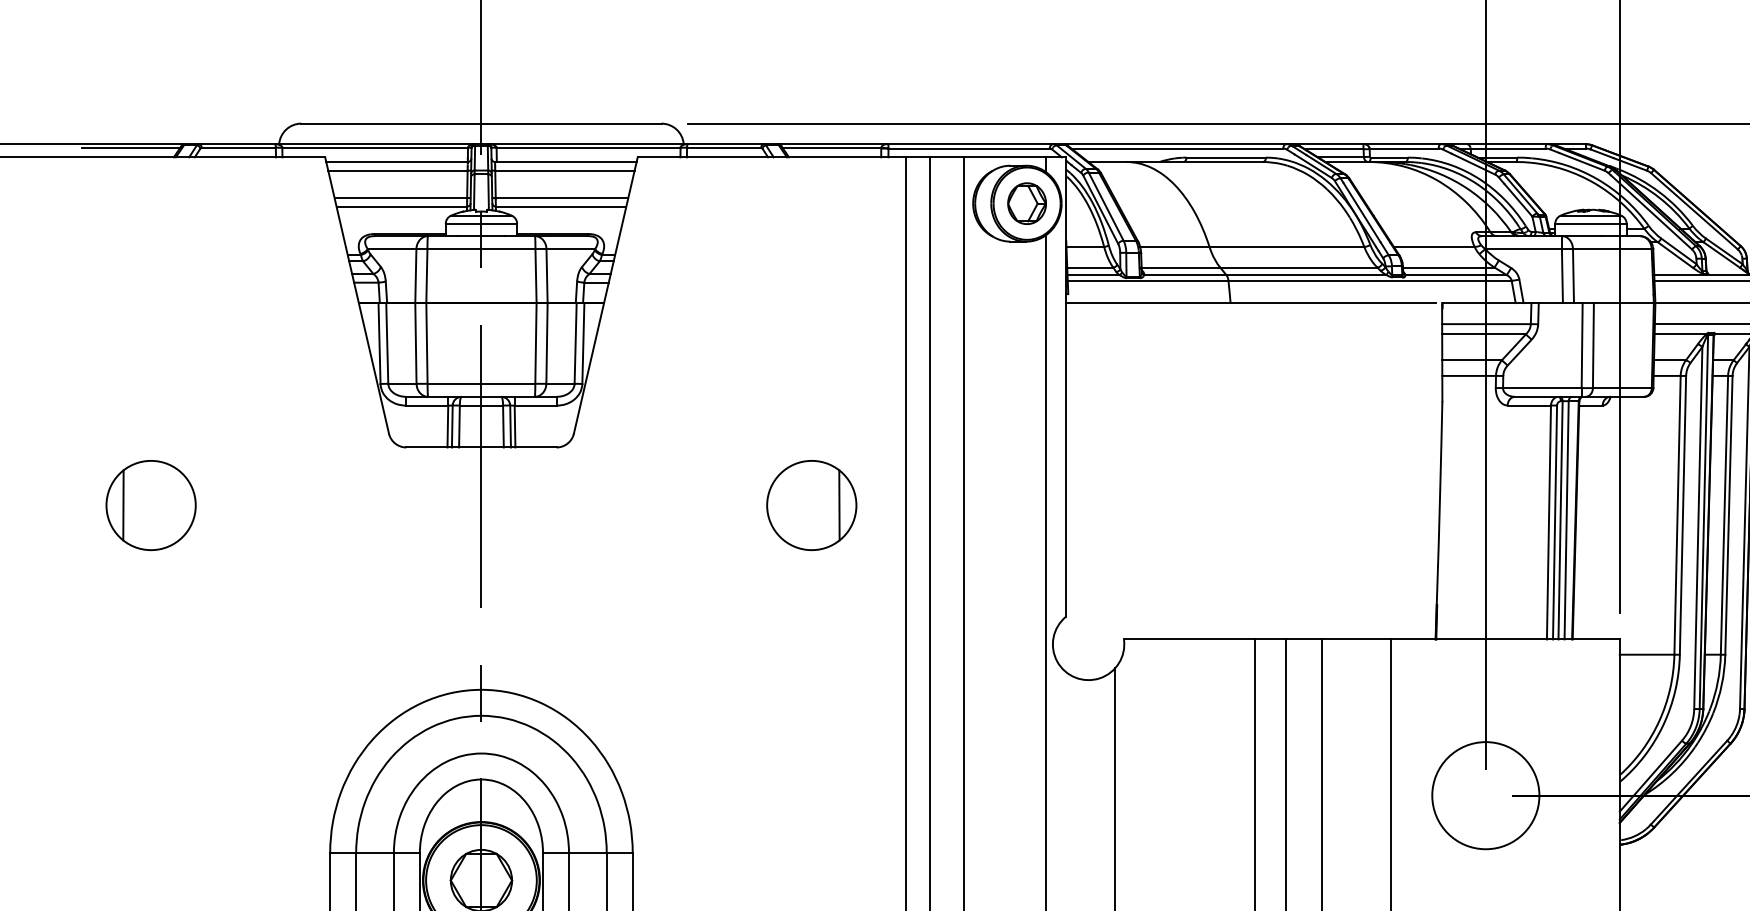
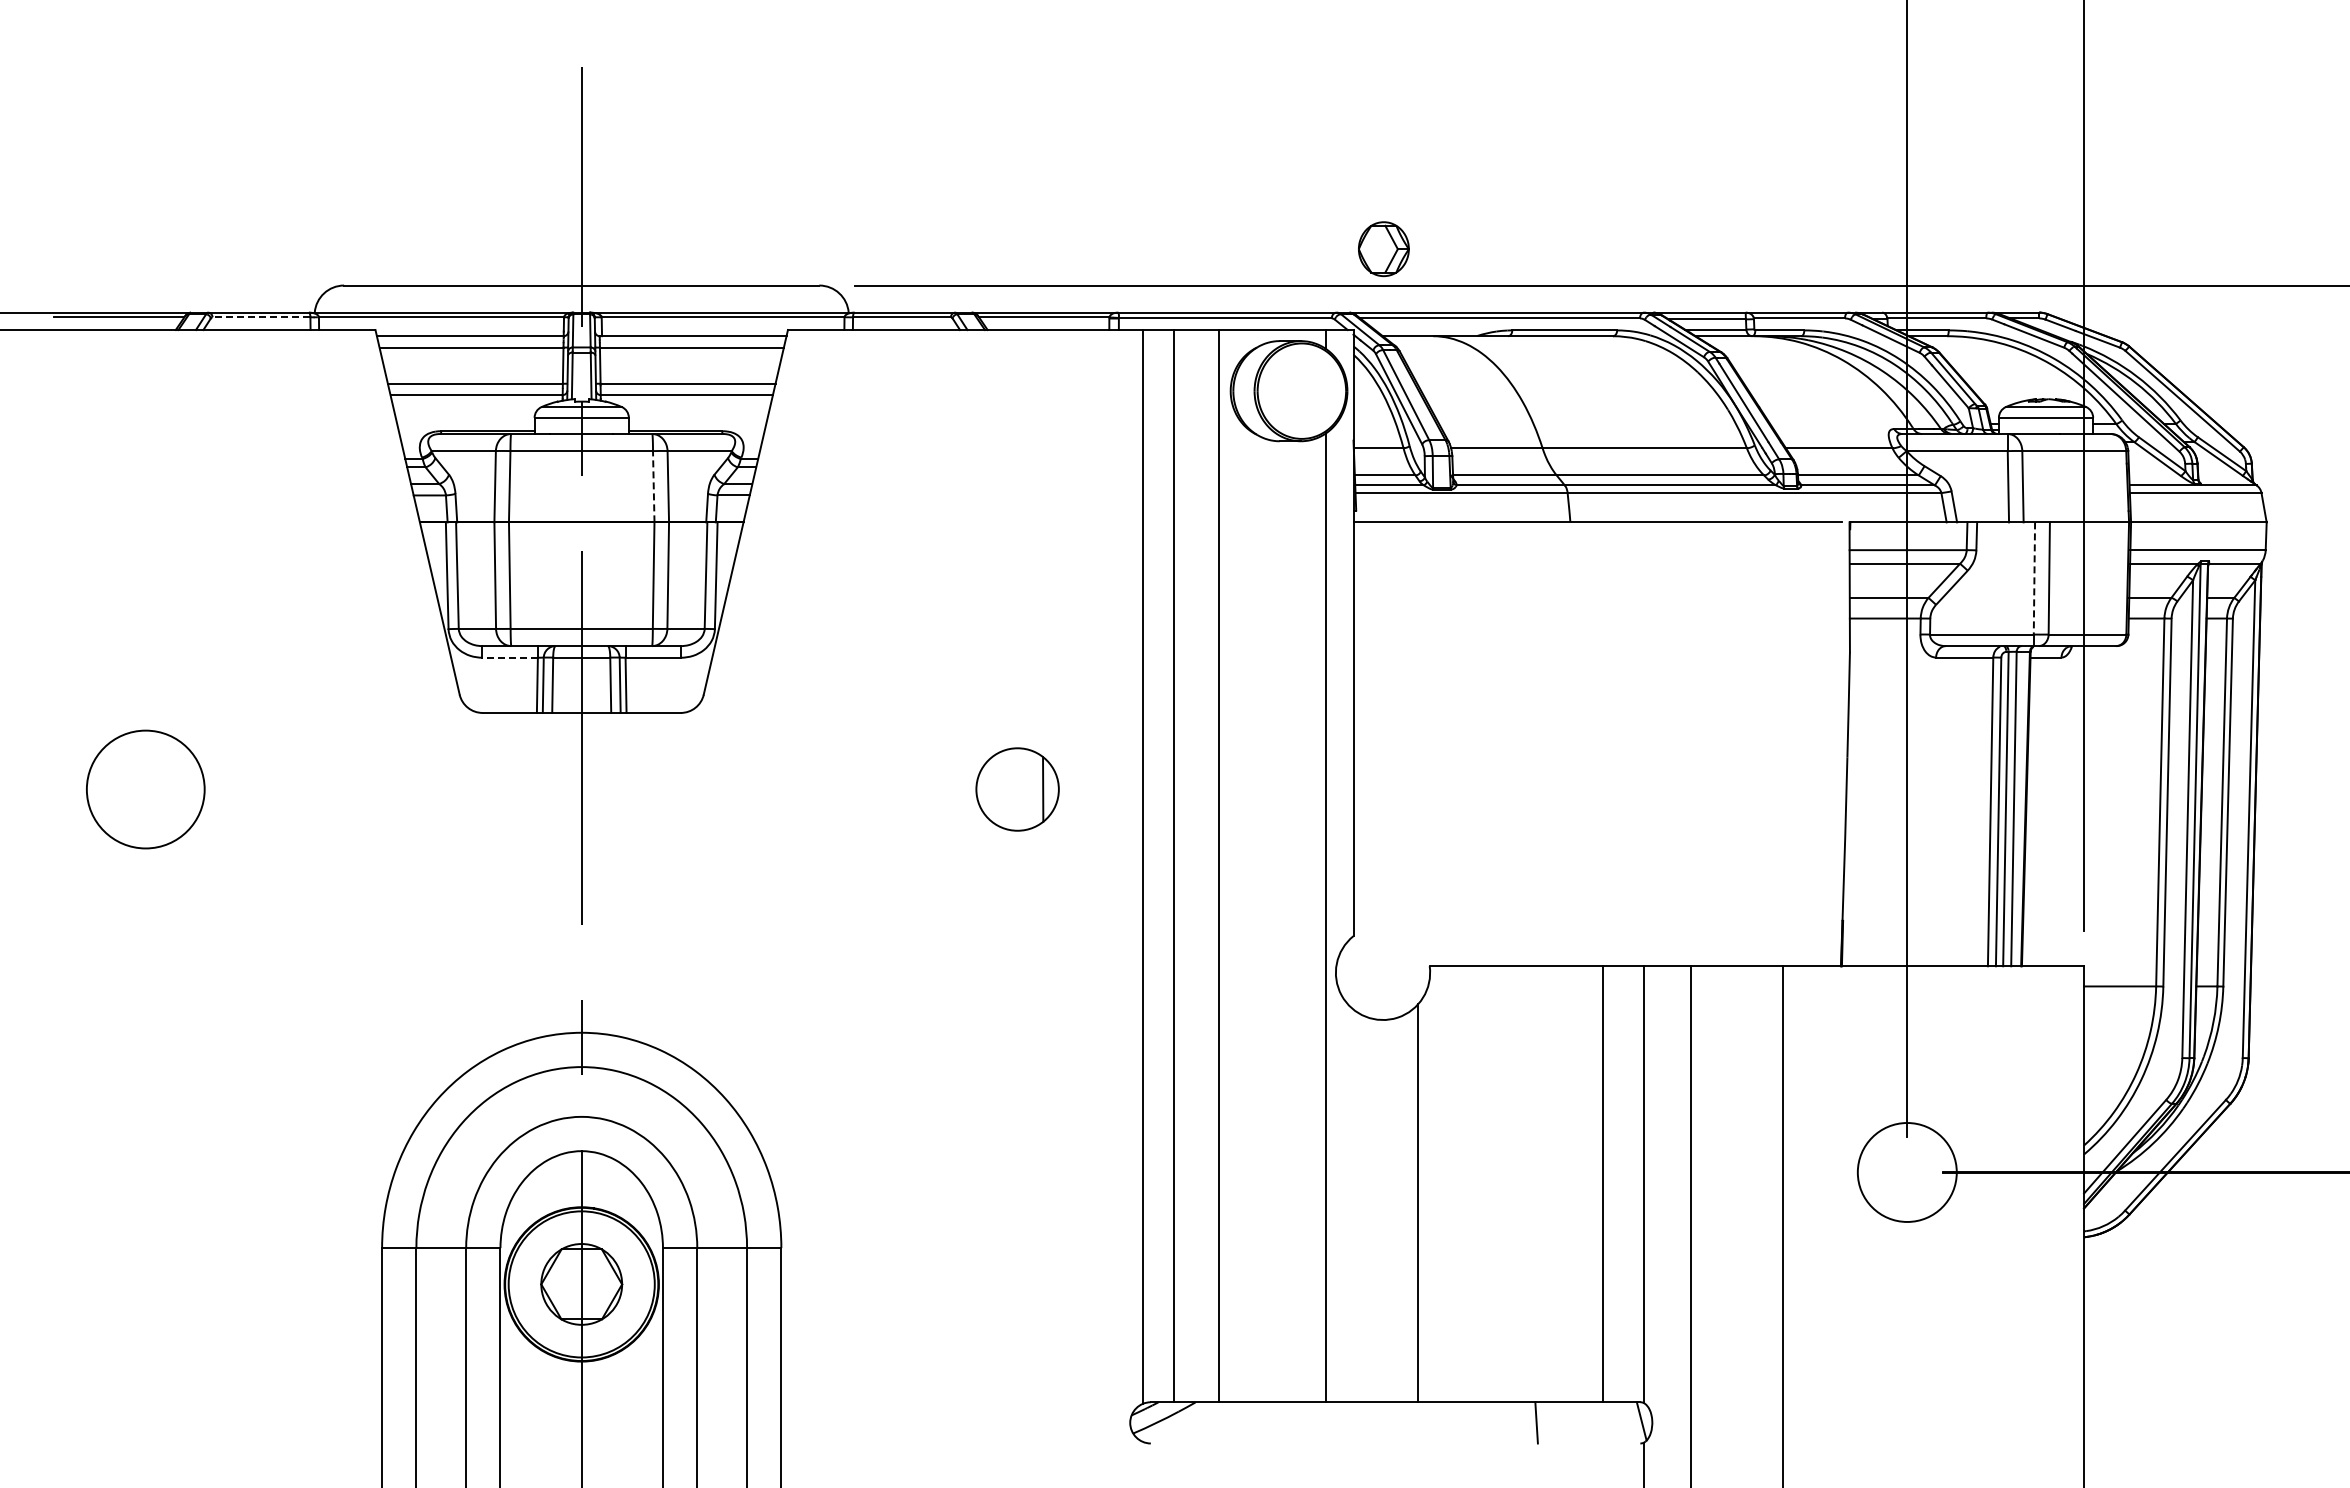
line: (238, 147) -> (261, 317), solid -> dashed
part: (1026, 203) -> (1383, 249), moved
line: (535, 275) -> (653, 486), solid -> dashed
line: (1582, 345) -> (2034, 578), solid -> dashed
line: (427, 405) -> (510, 657), solid -> dashed
line: (123, 505) -> (109, 789), removed
part: (811, 505) -> (1017, 789), size x0.7
circle: (1485, 795) -> (1907, 1172), size x0.7

